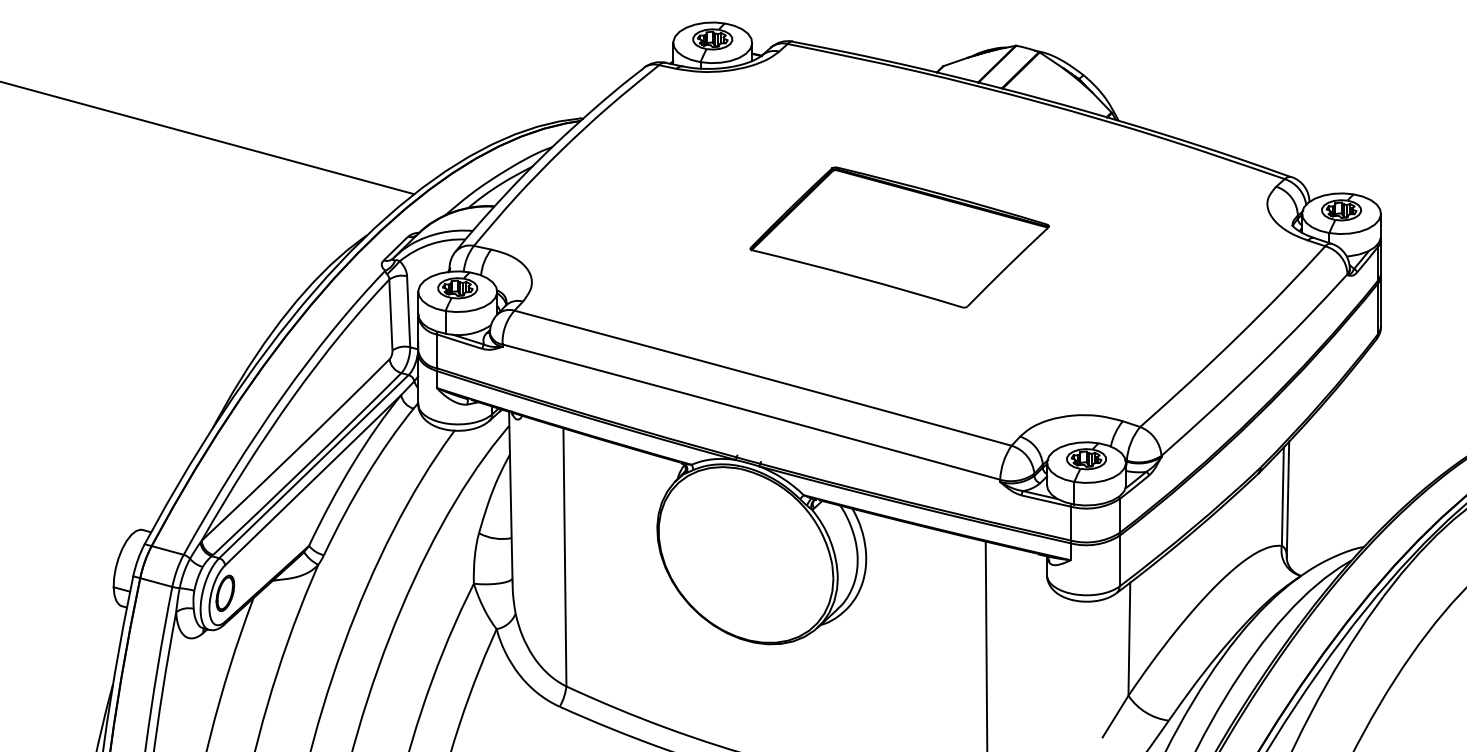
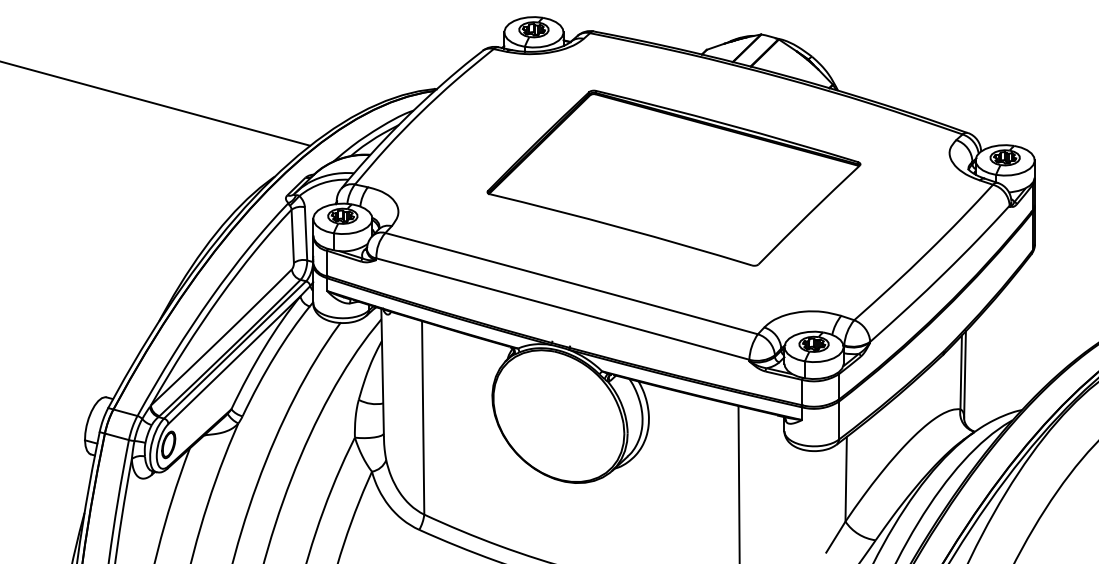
part: (899, 237) -> (673, 178), size x1.67

